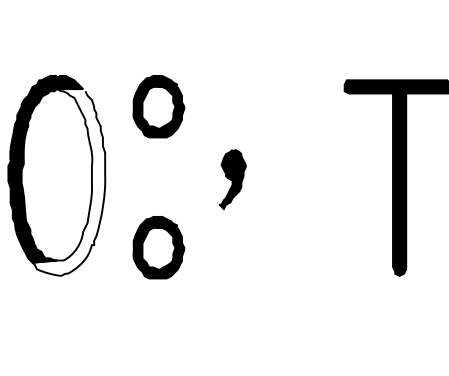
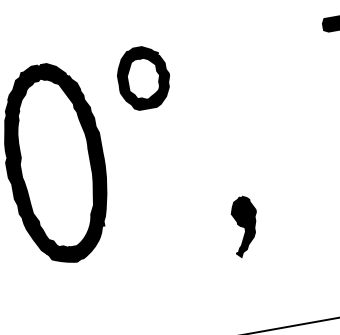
part: (232, 179) -> (244, 226), moved
fill: (68, 182) -> (68, 168), added
part: (158, 247) -> (168, 216), removed

